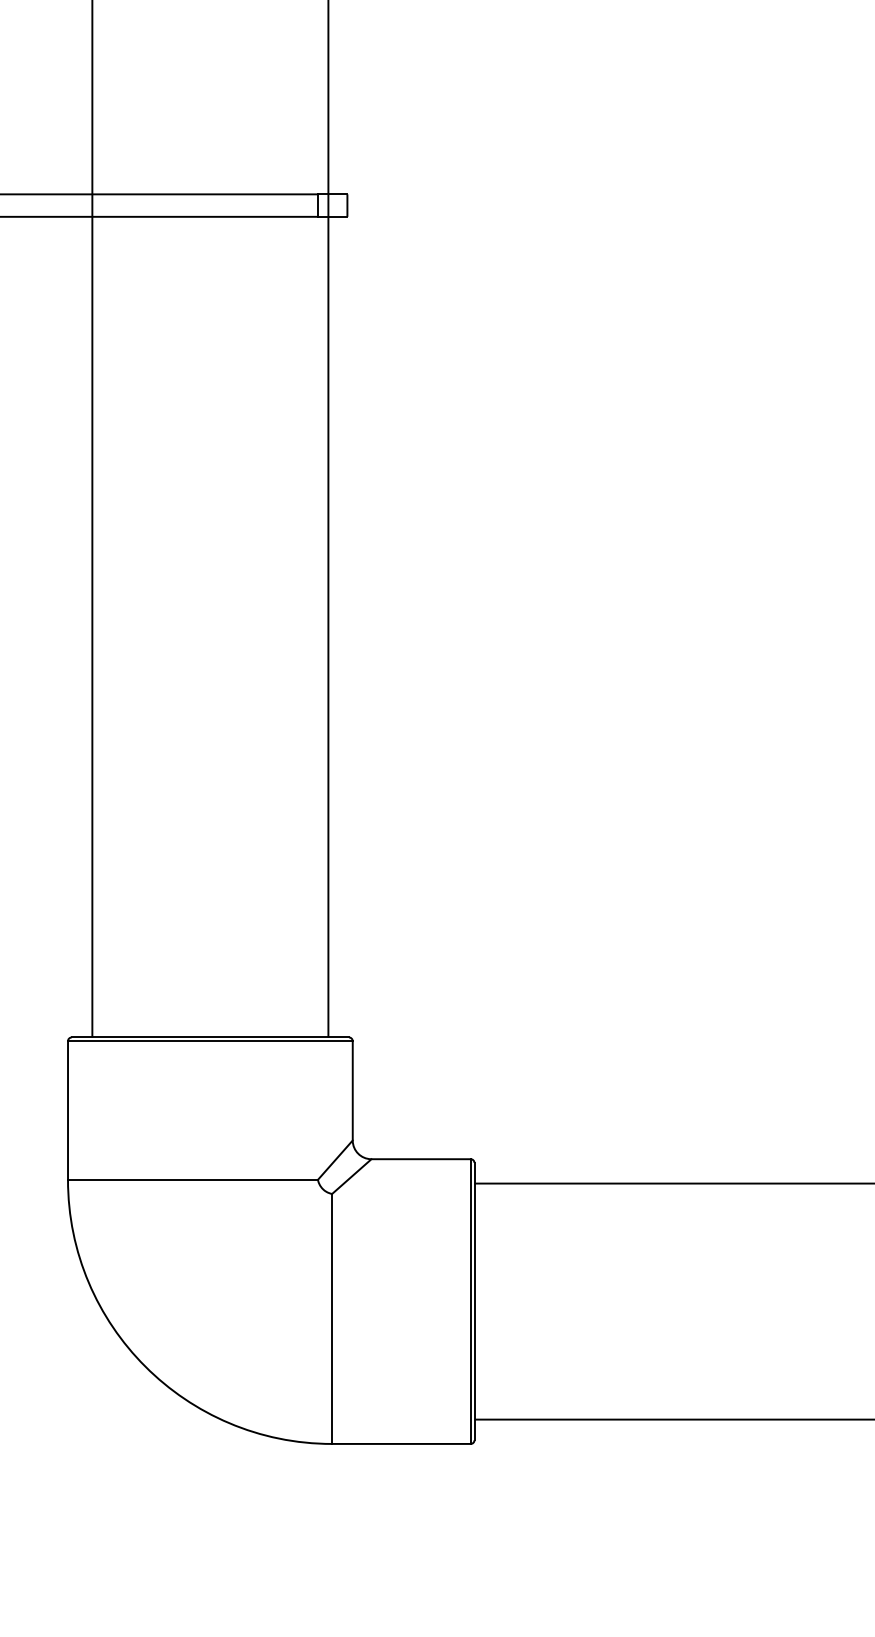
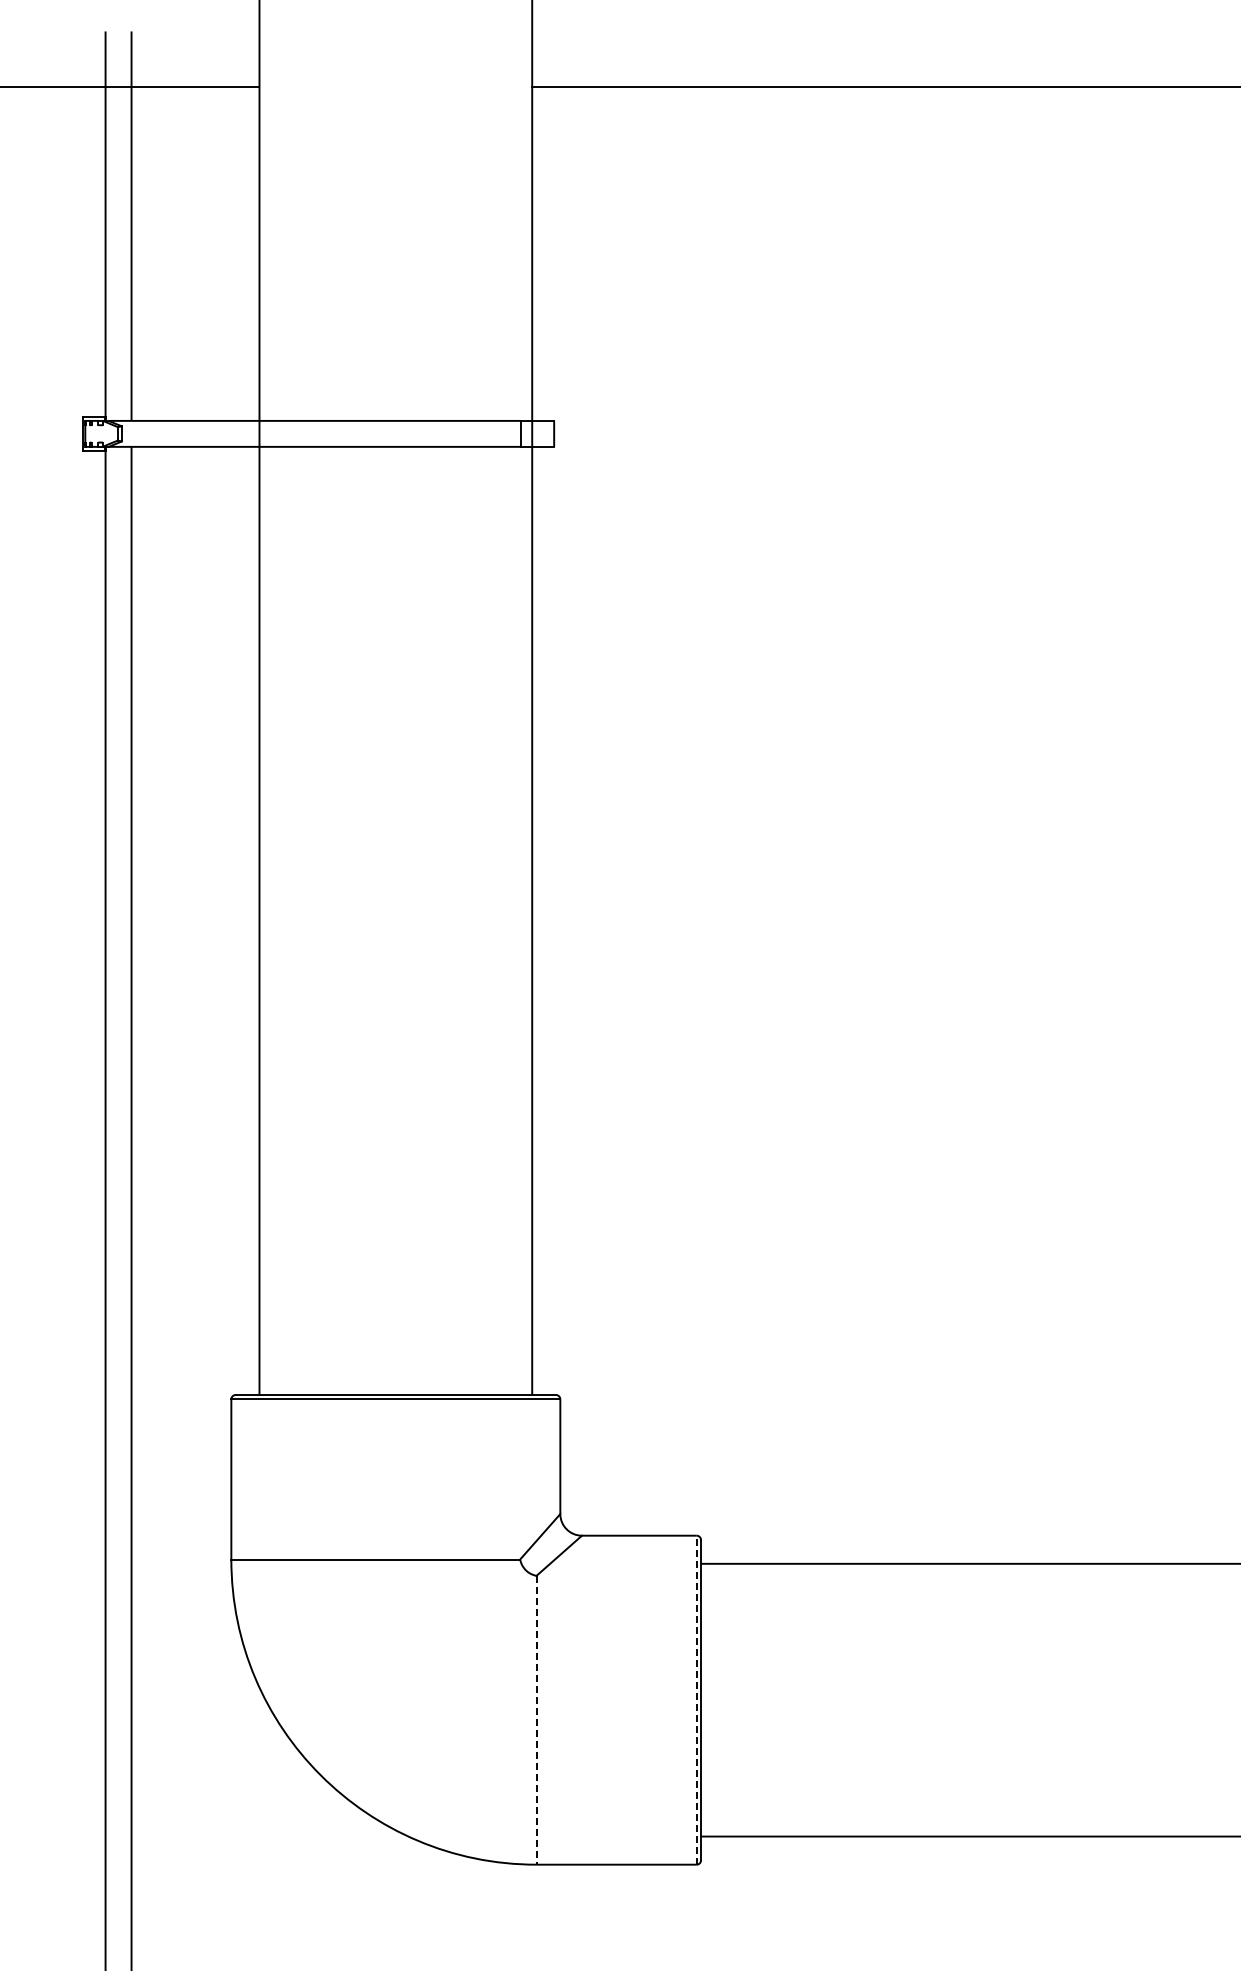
line: (470, 1300) -> (696, 1699), solid -> dashed
line: (332, 1319) -> (536, 1720), solid -> dashed

